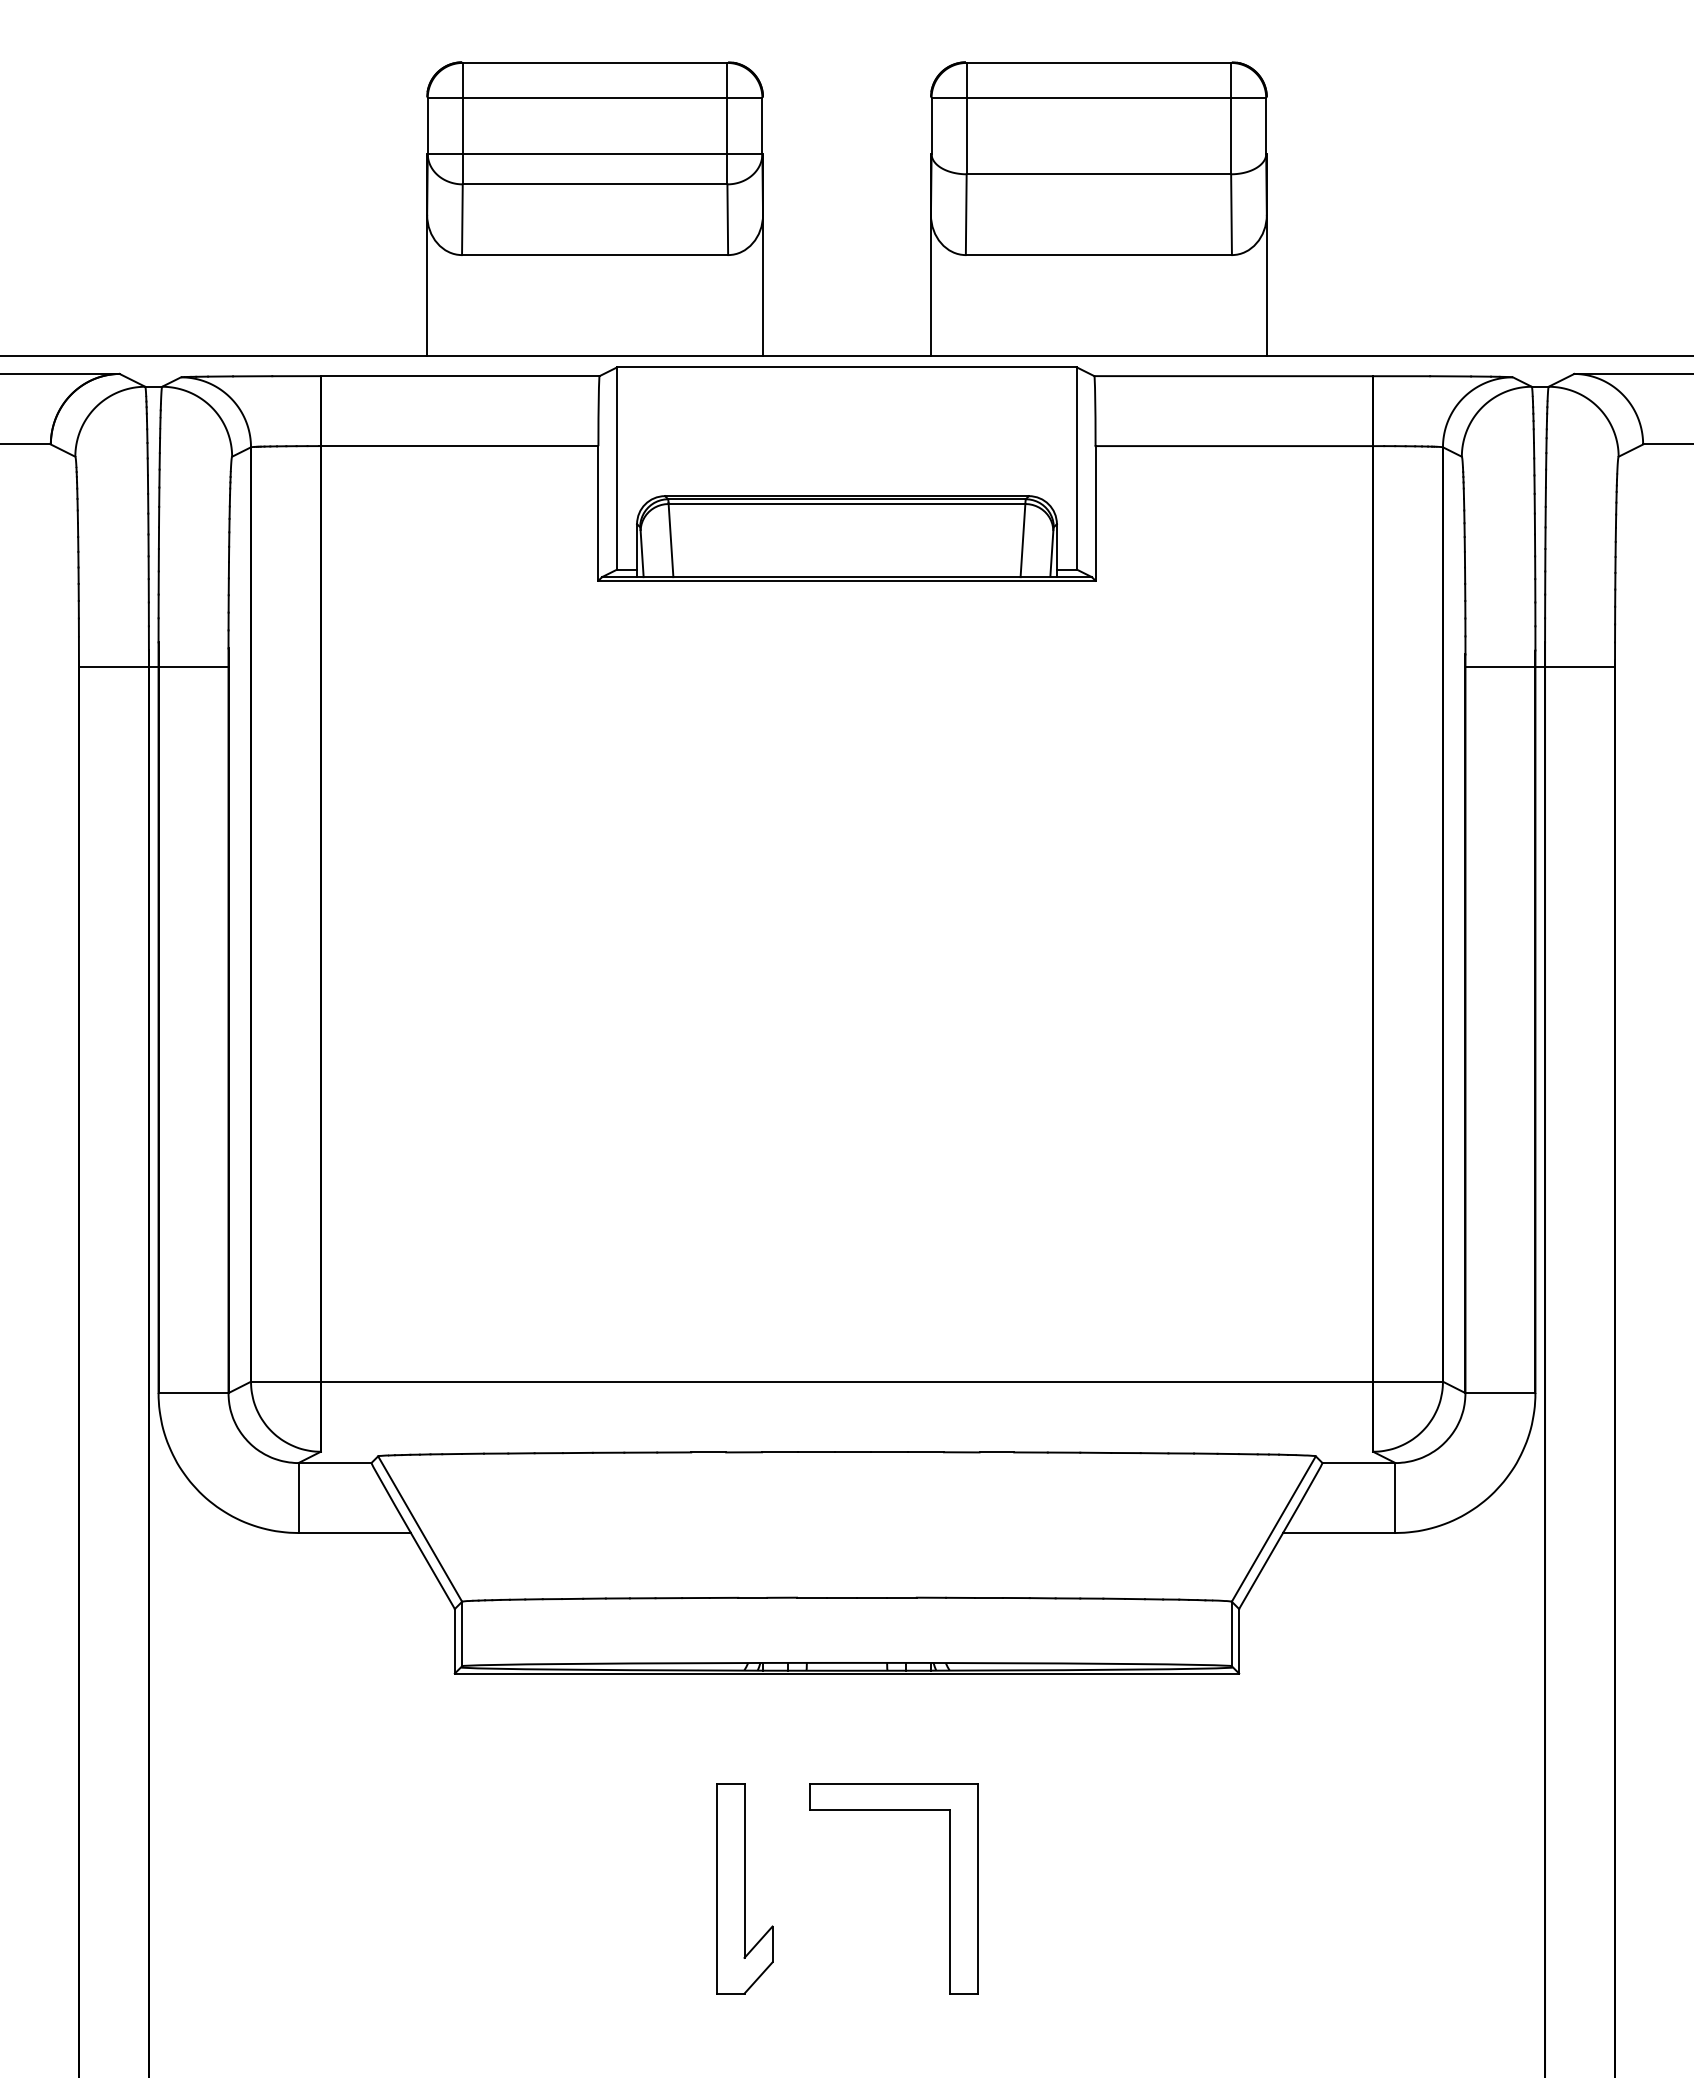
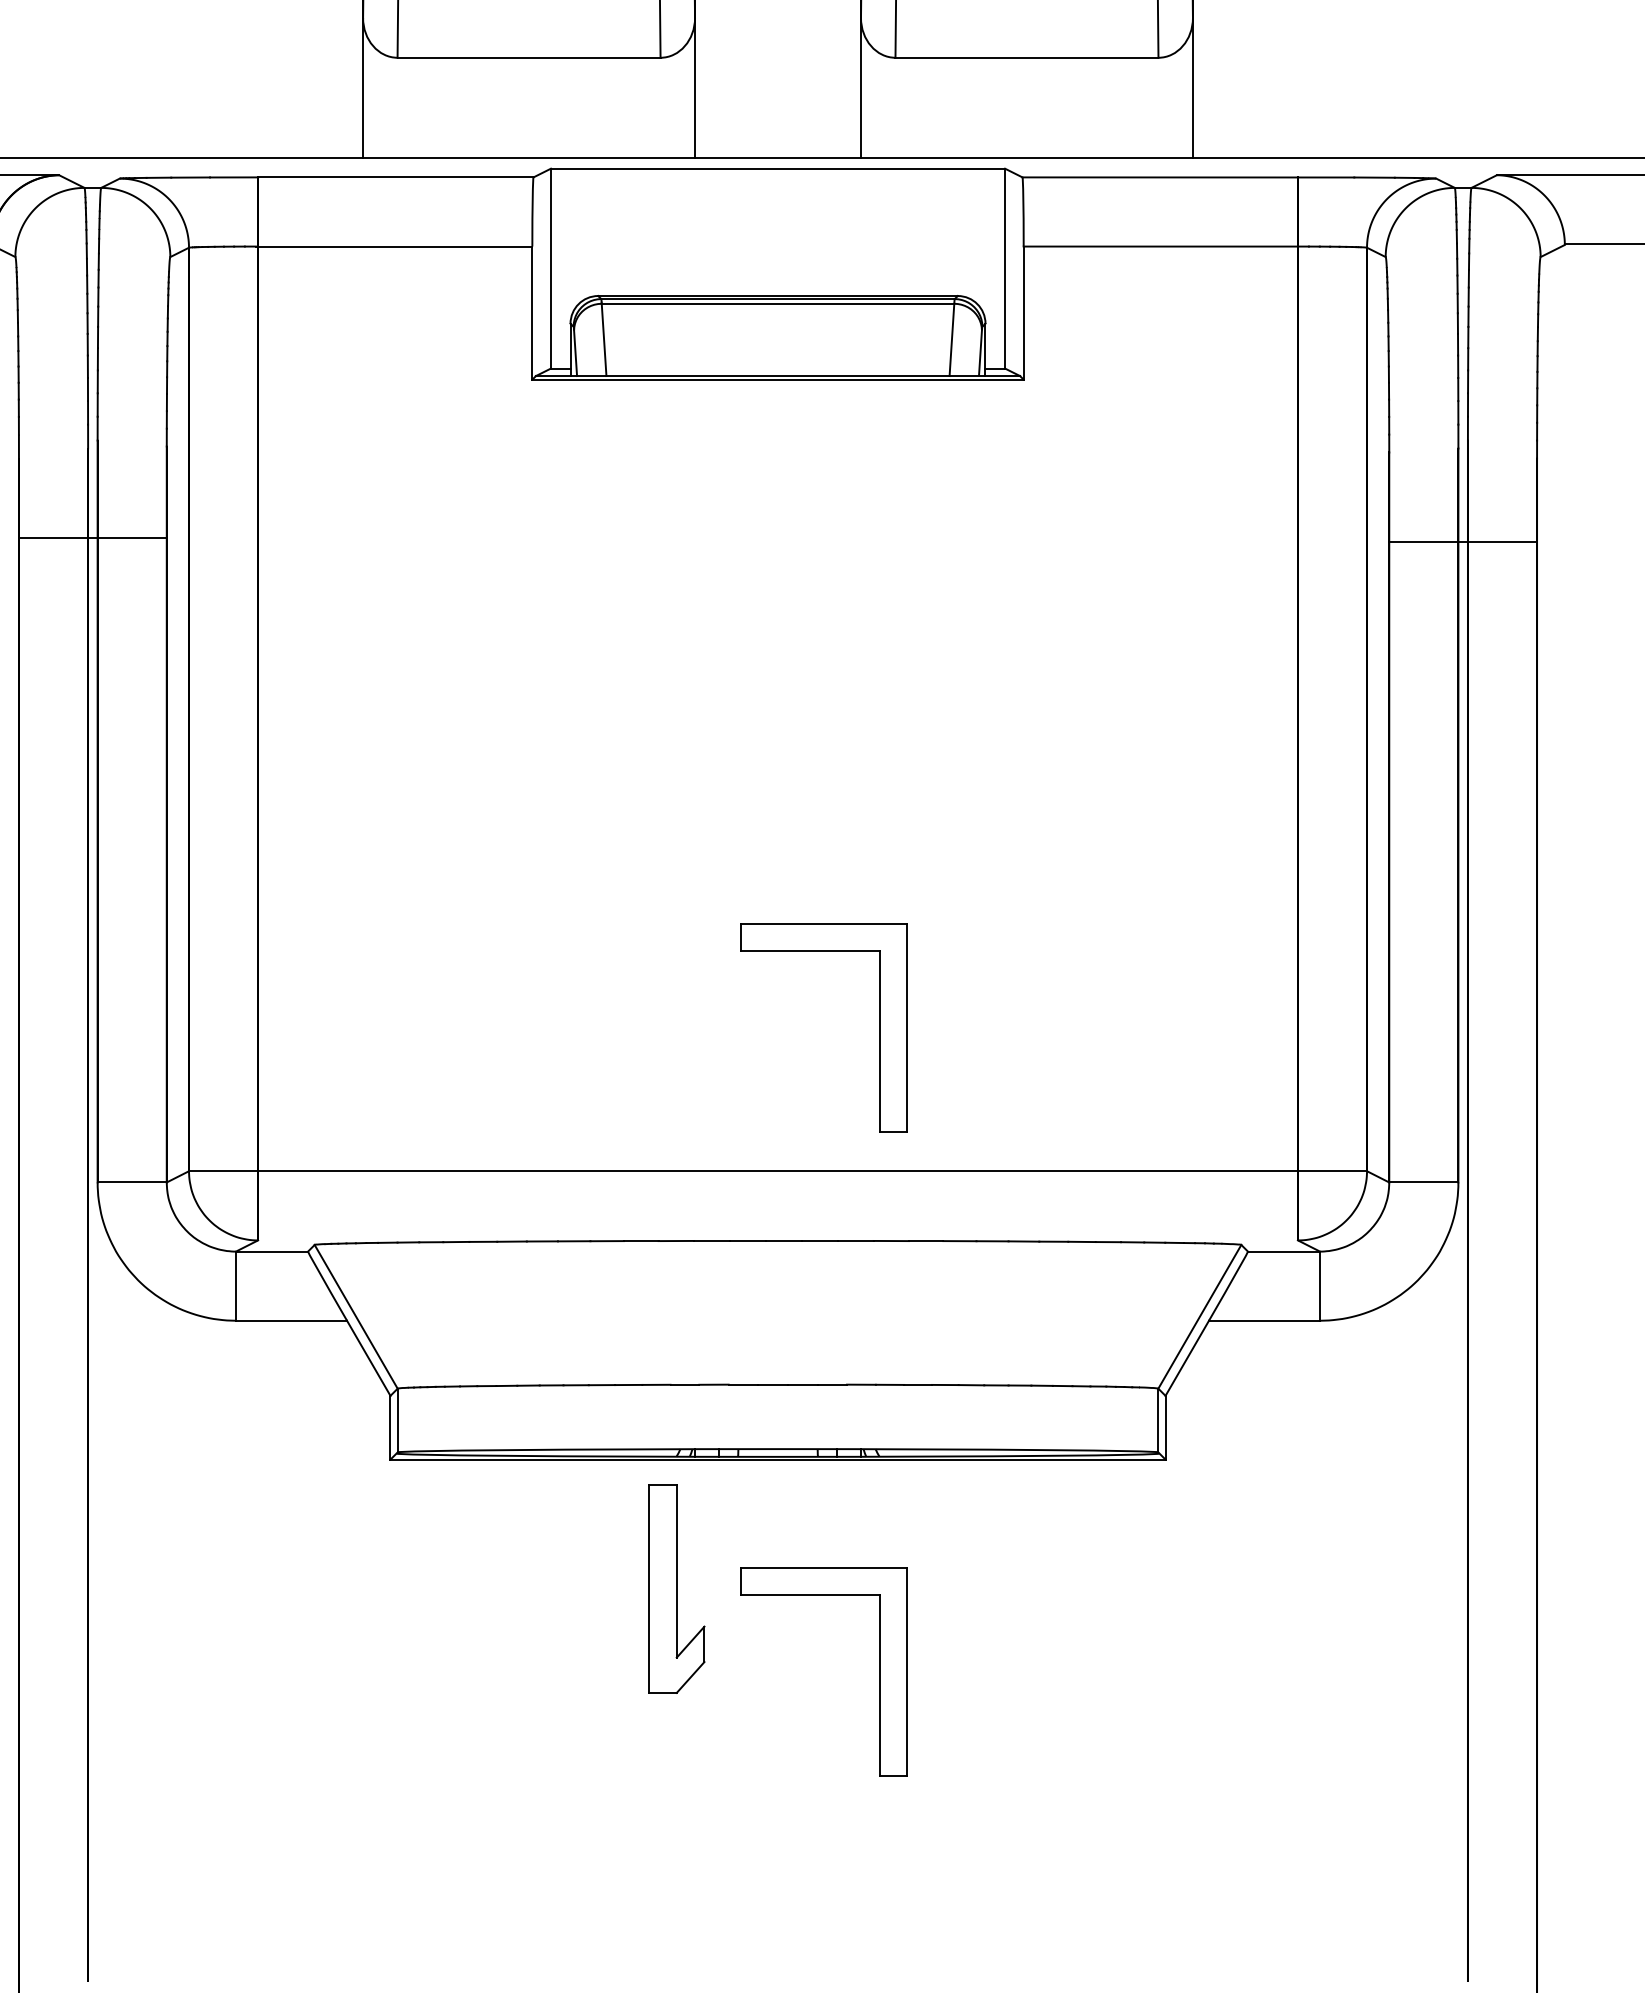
line: (153, 666) -> (92, 537), moved
line: (1540, 666) -> (1463, 541), moved
part: (949, 1236) -> (879, 1027), added
part: (744, 1888) -> (676, 1589), moved

